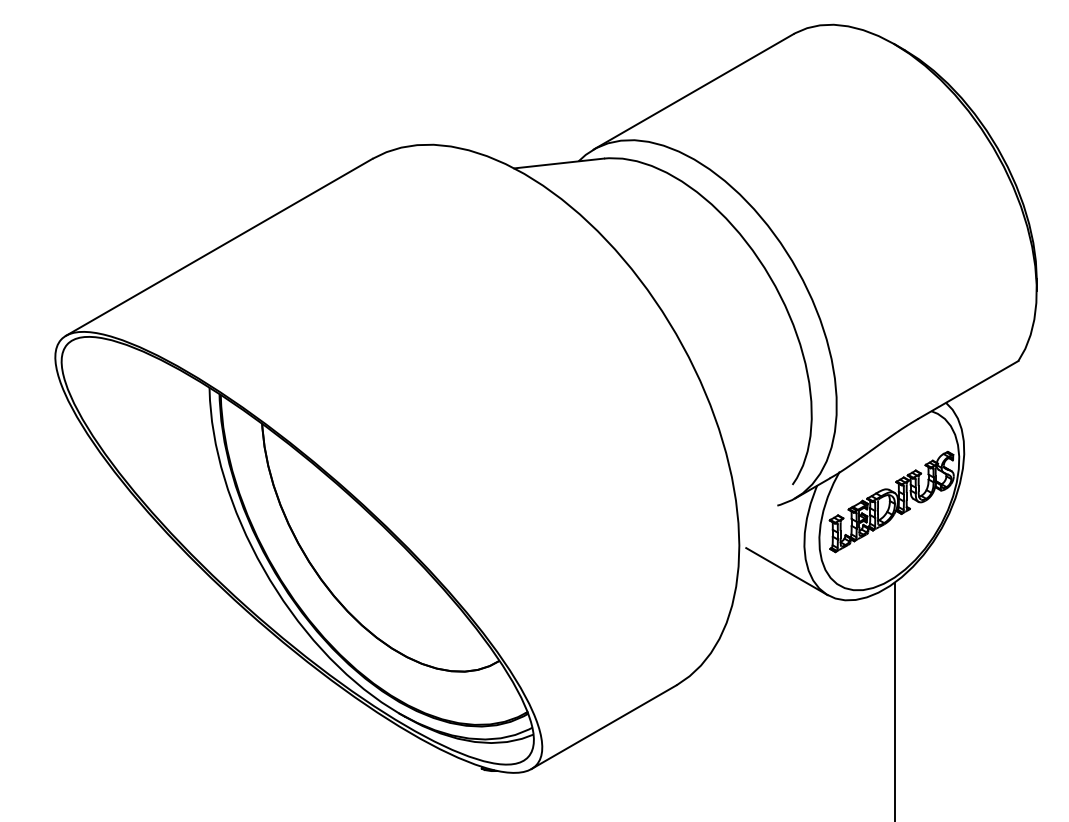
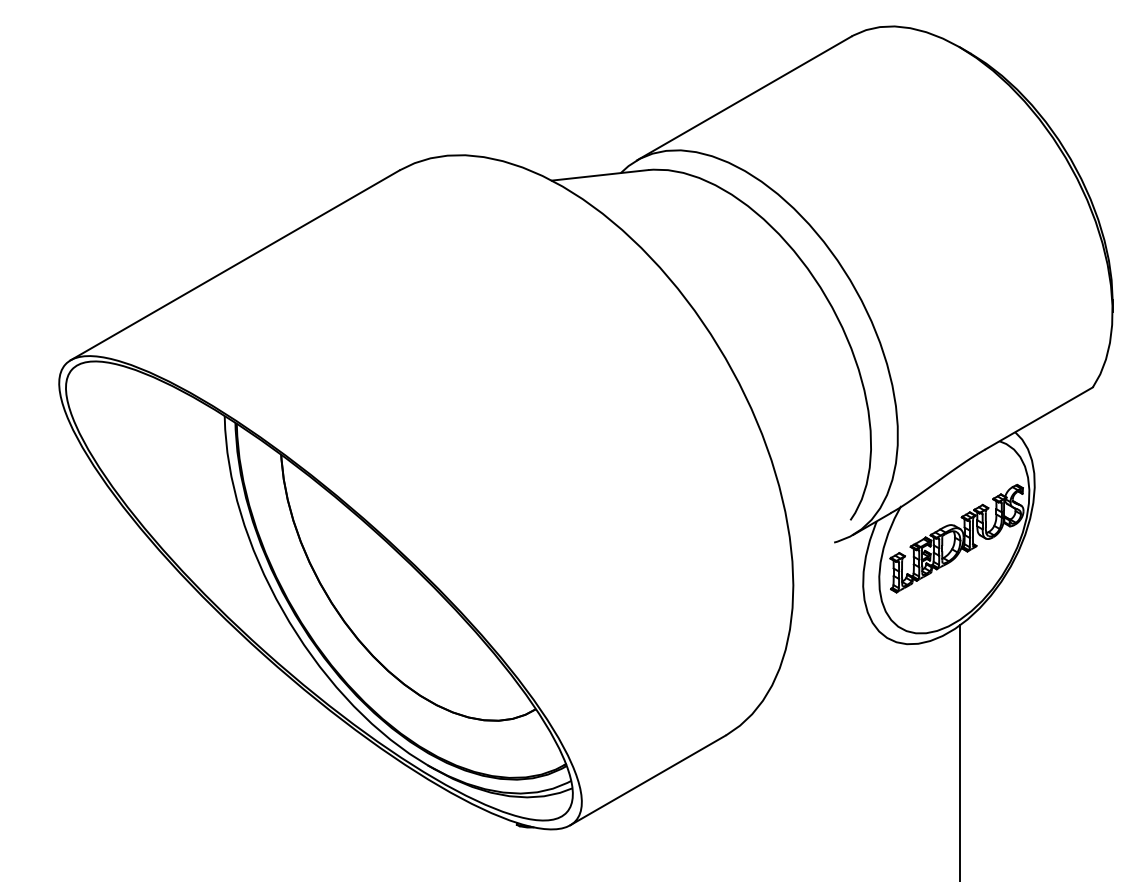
line: (786, 571) -> (844, 613), removed

